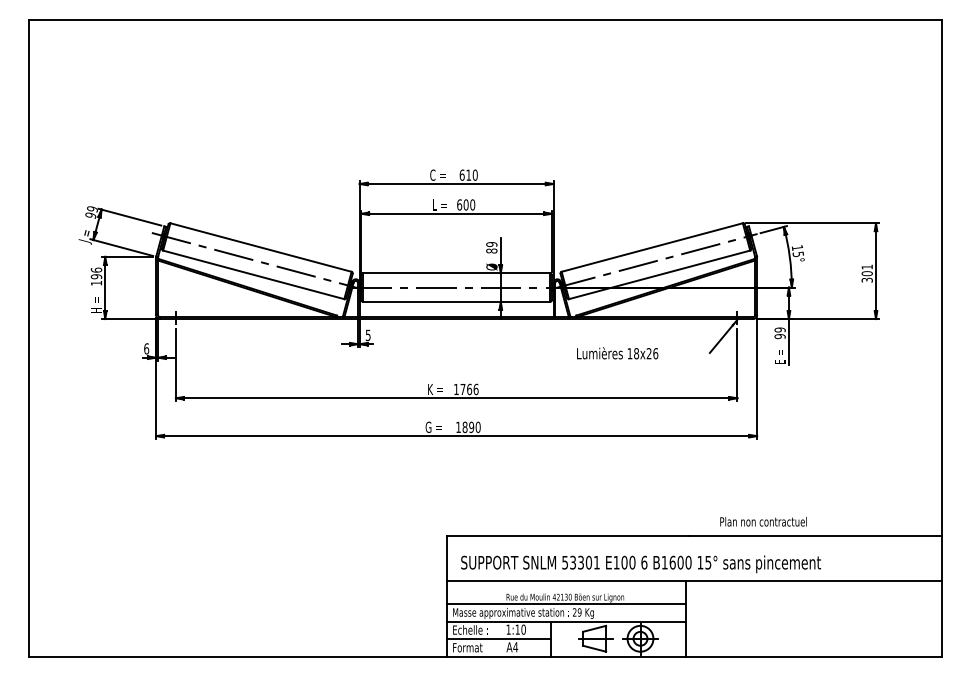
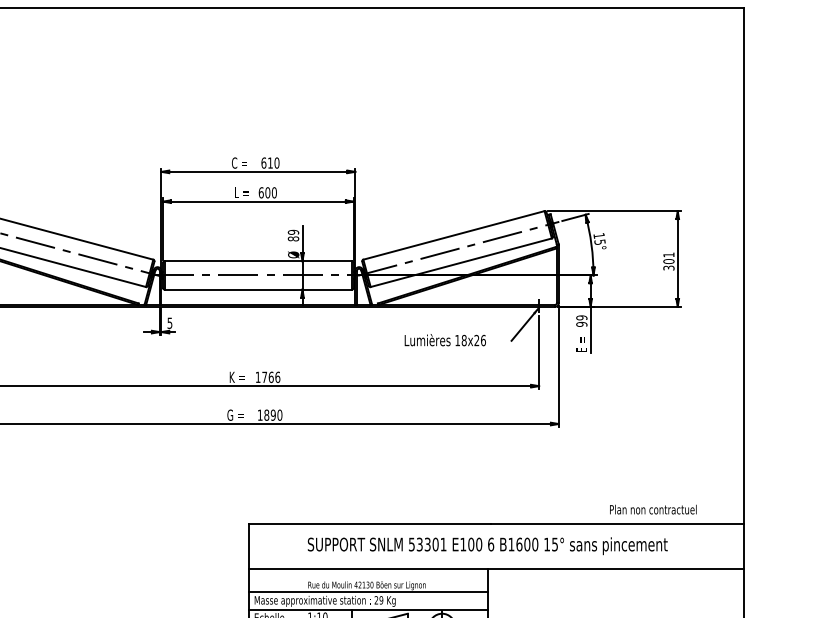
text: (617, 353) -> (445, 340), moved
text: (763, 521) -> (653, 509), moved
text: (640, 564) -> (487, 546), moved

